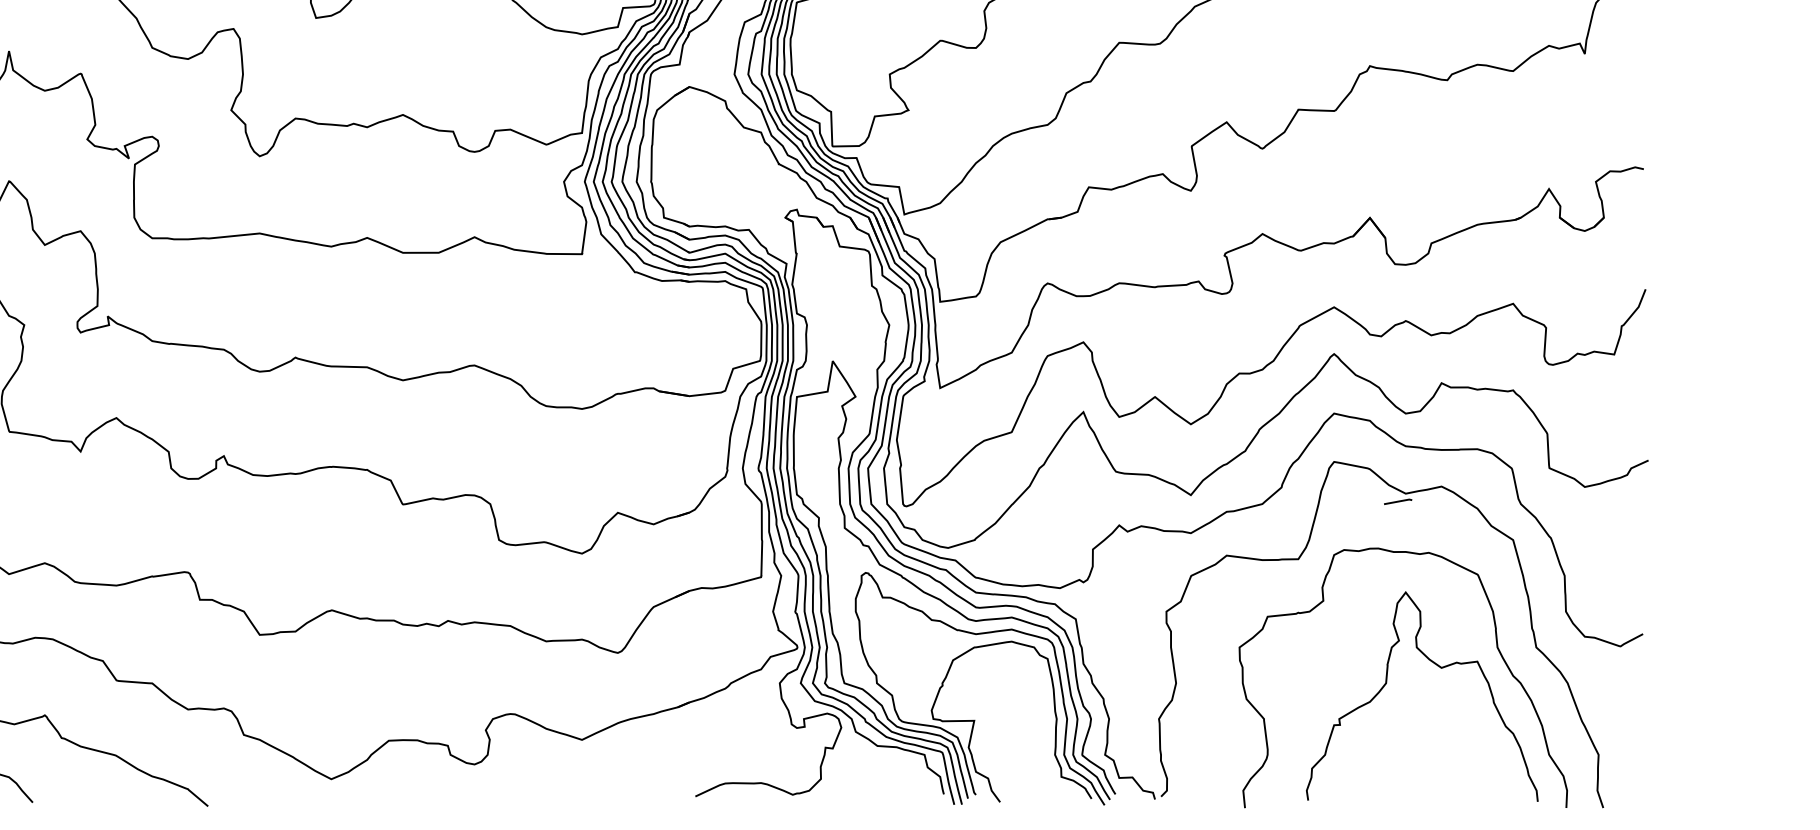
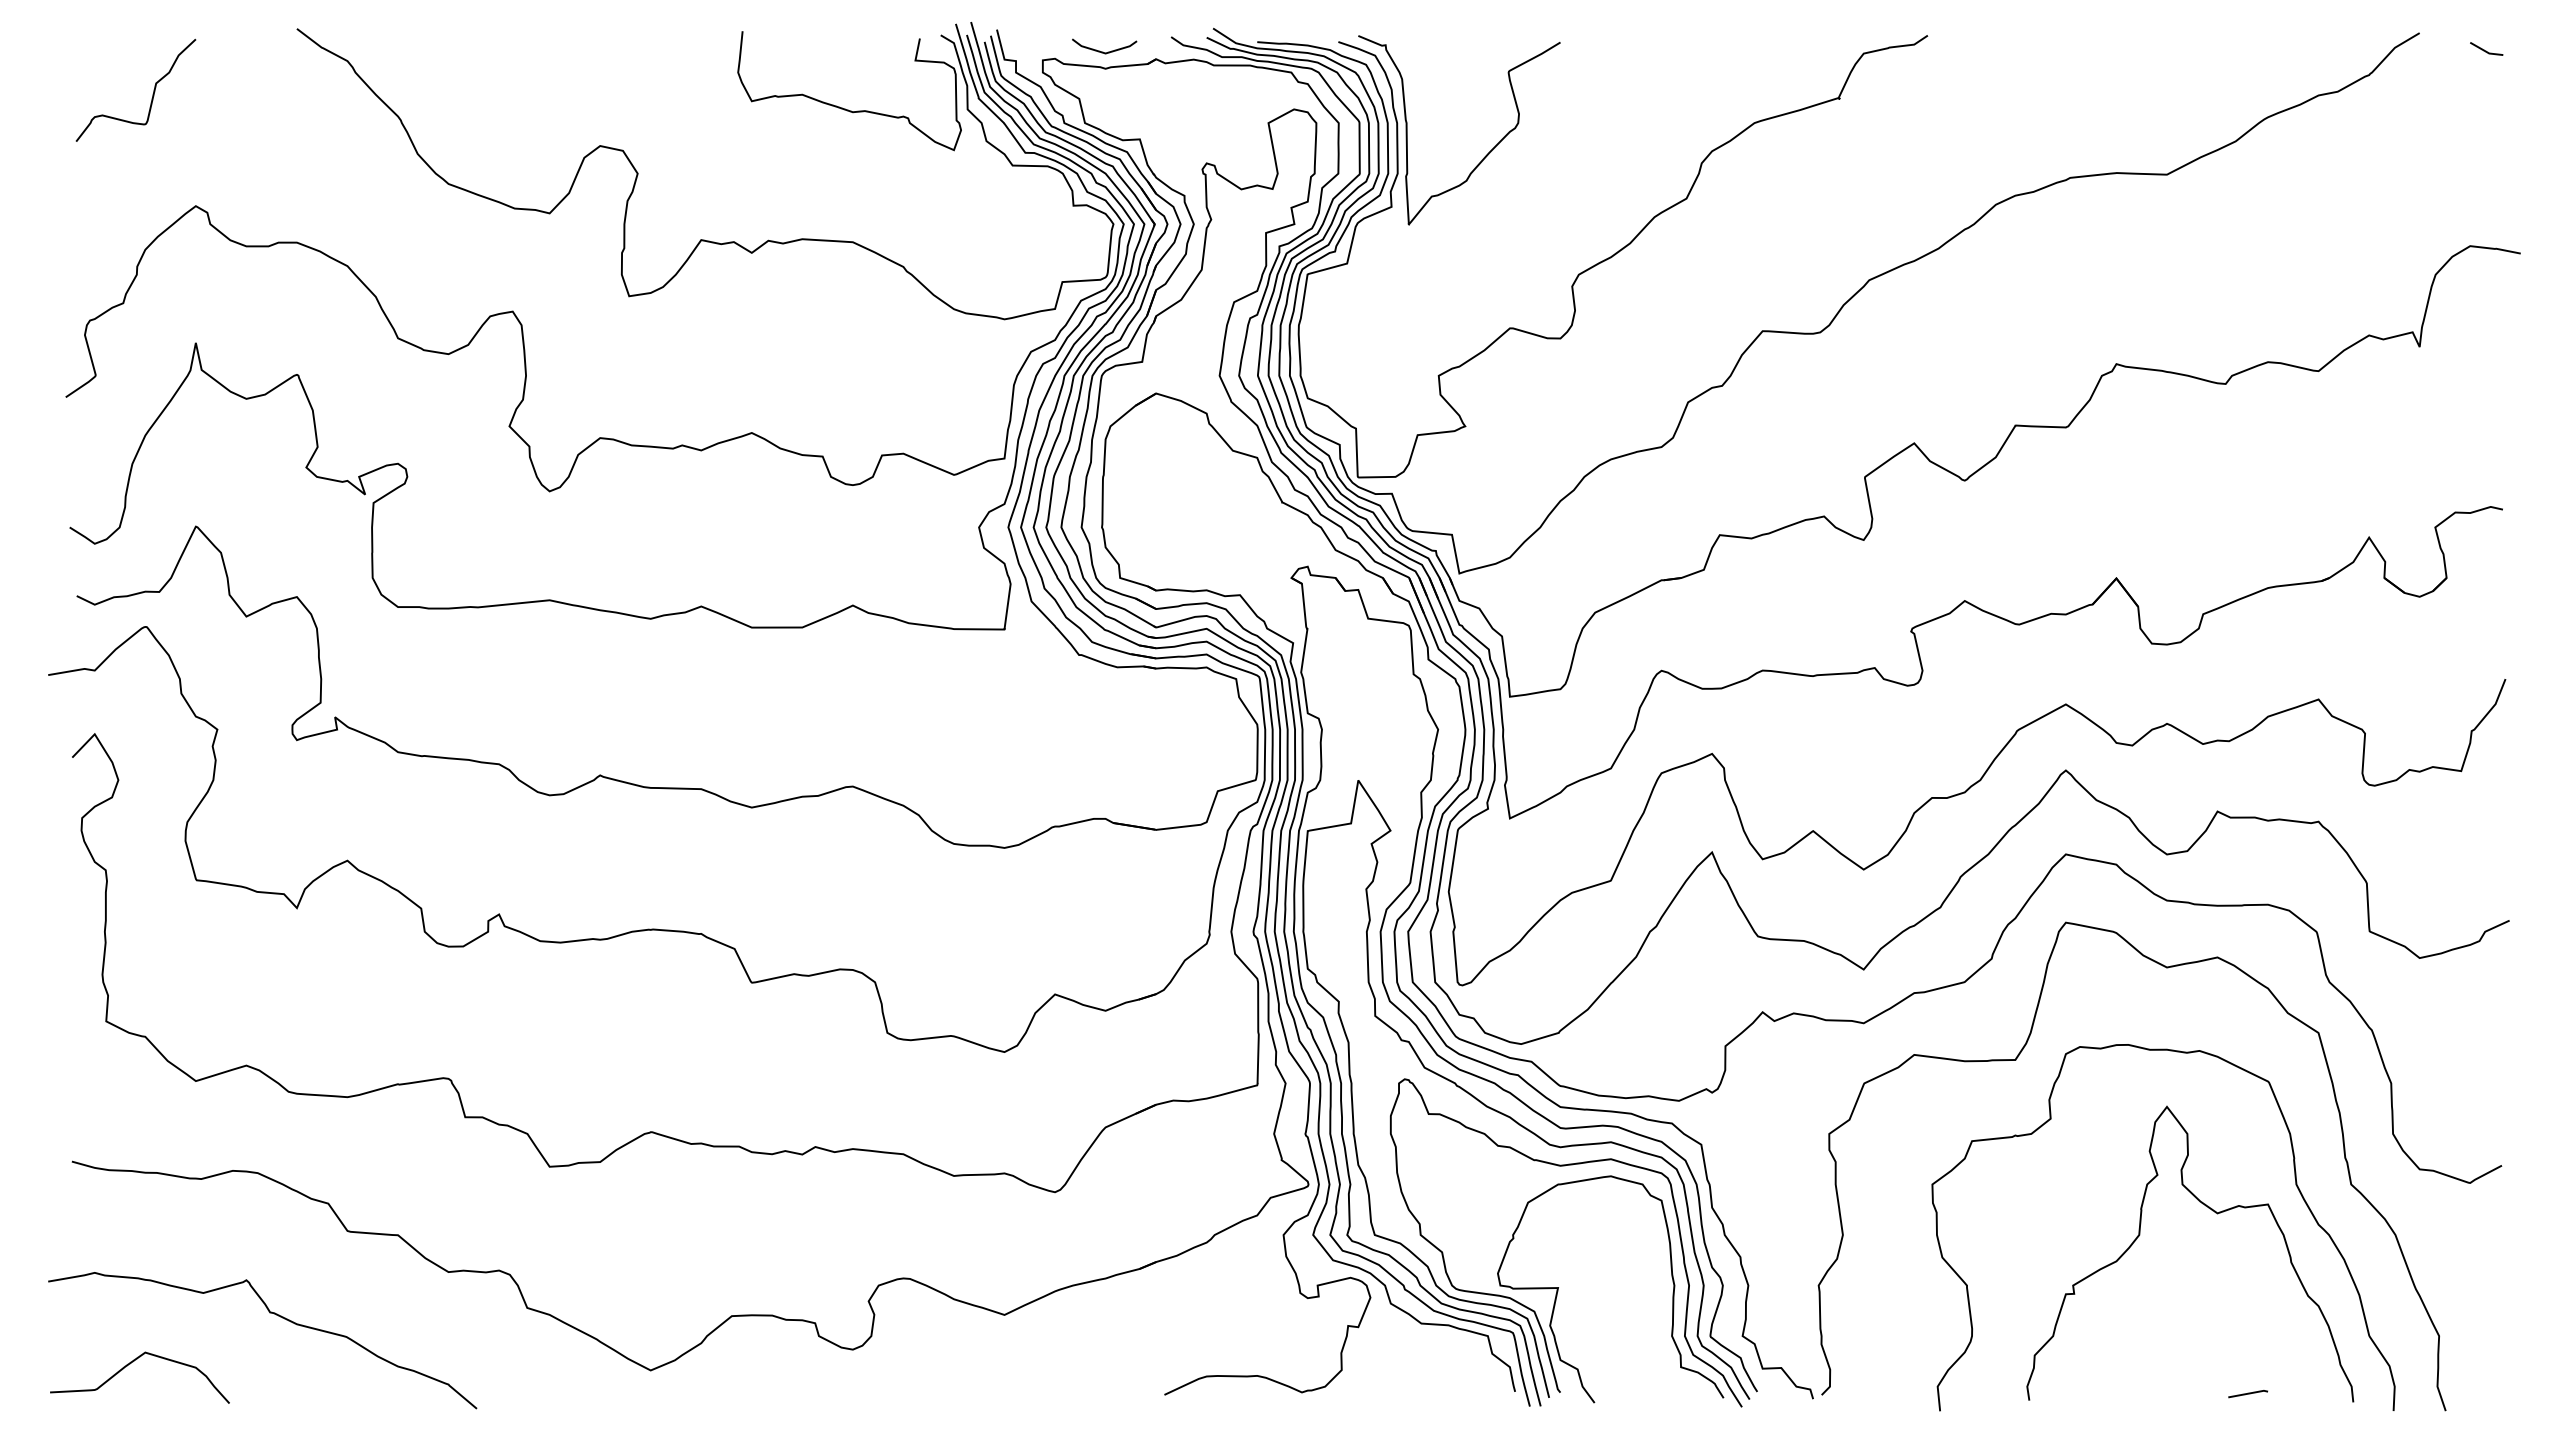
line: (1398, 502) -> (2248, 1394), moved

